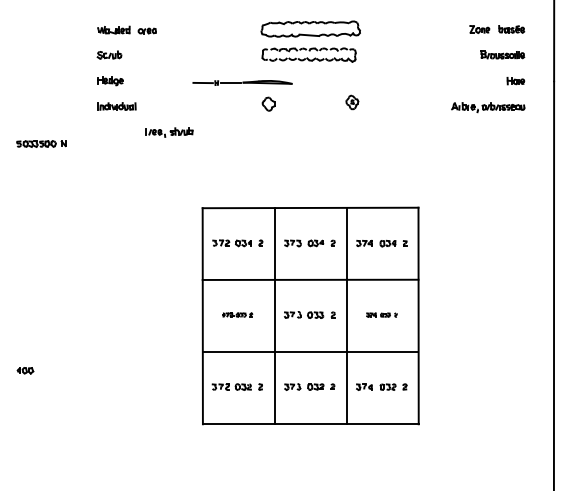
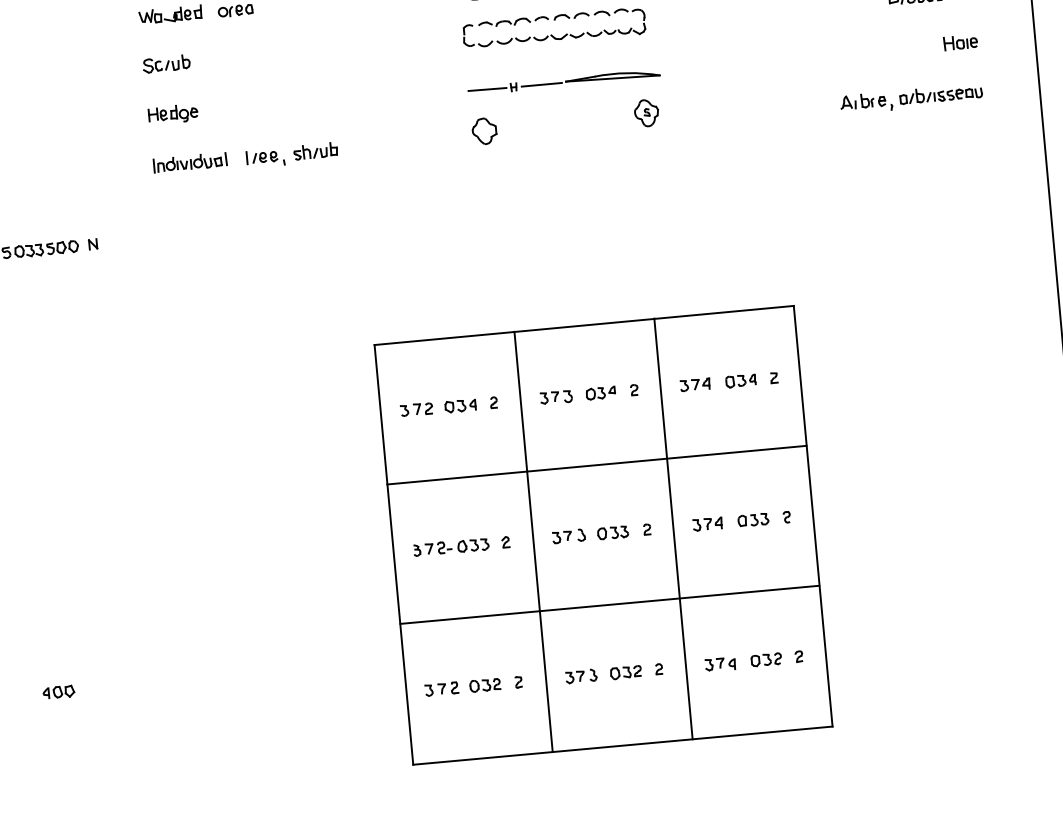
part: (242, 82) -> (563, 81), moved
part: (169, 132) -> (292, 155), moved
part: (237, 314) -> (461, 545), size x1.67
part: (381, 314) -> (740, 519), size x1.67

